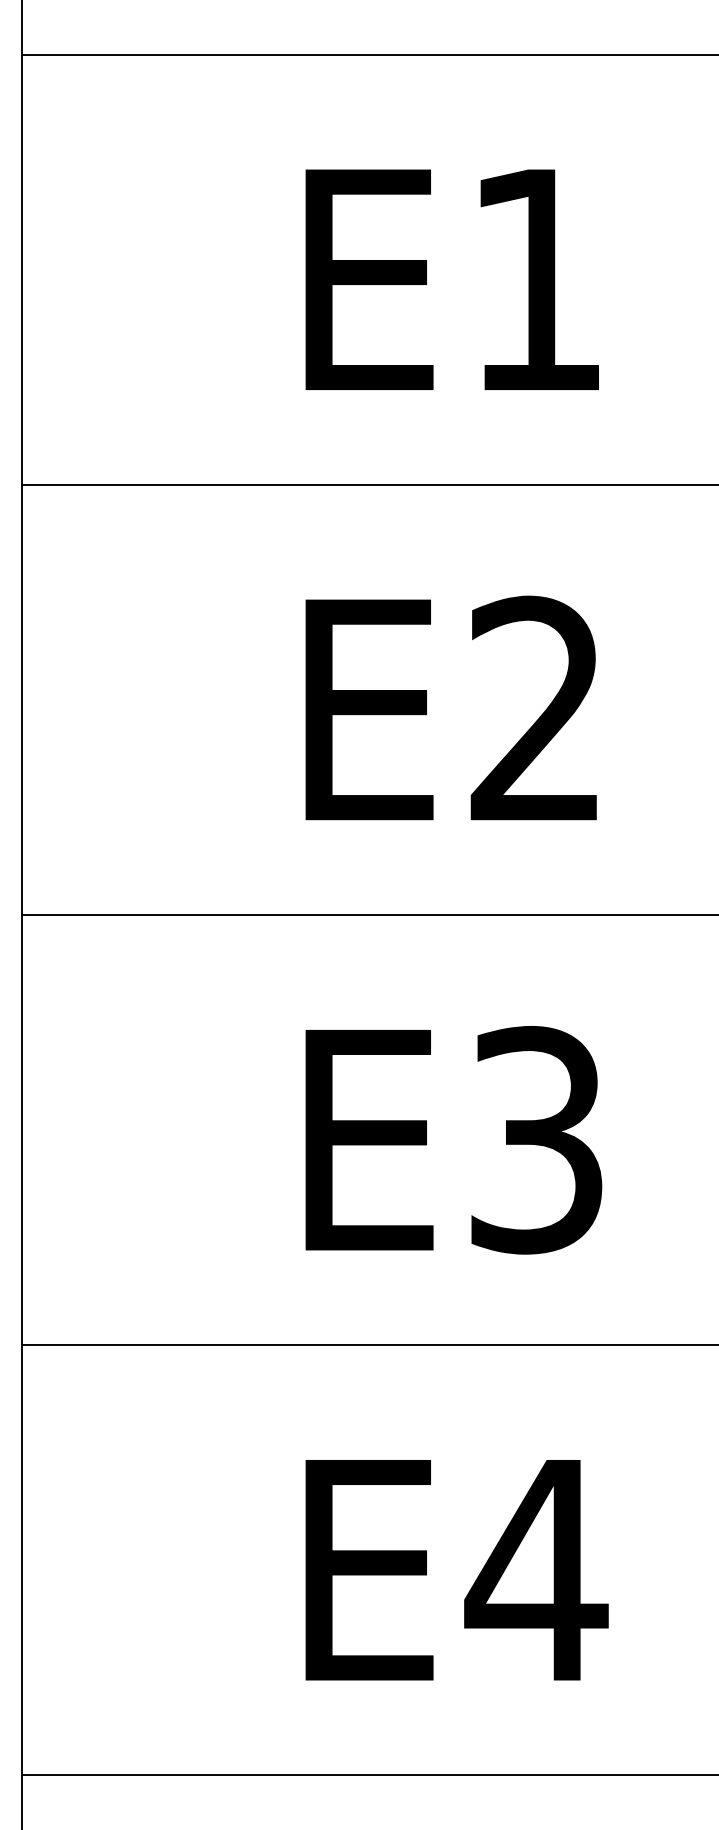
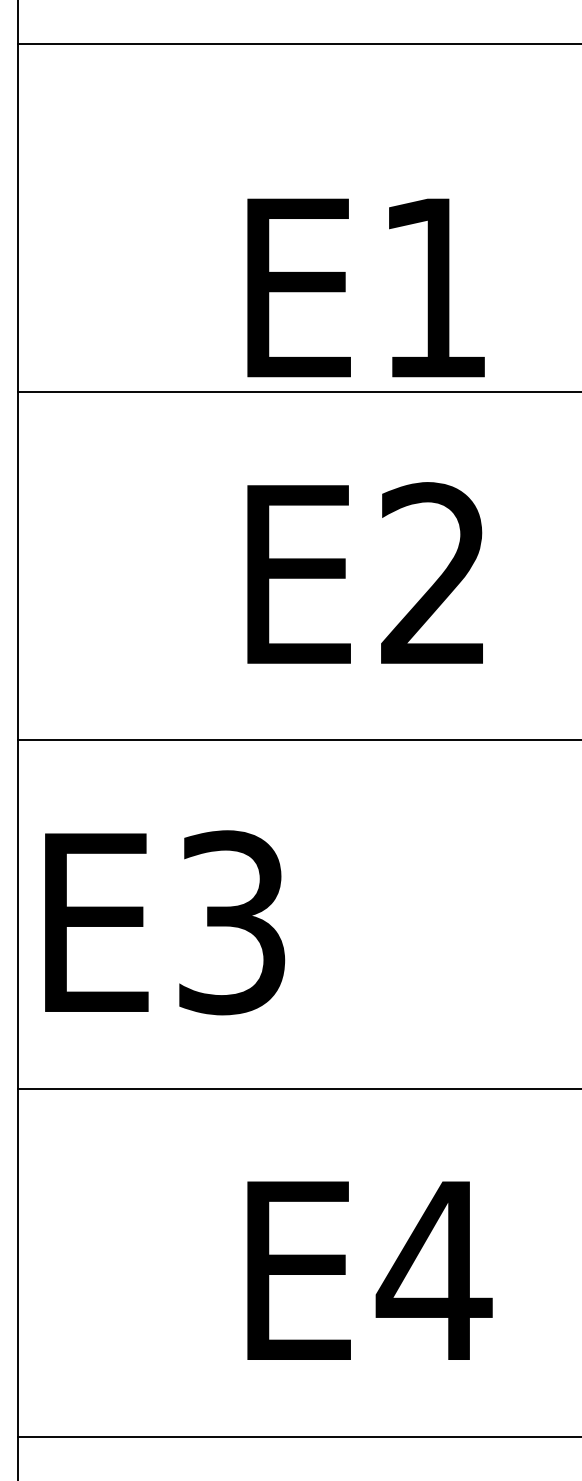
text: (451, 279) -> (365, 287), moved
text: (453, 1140) -> (164, 922), moved

